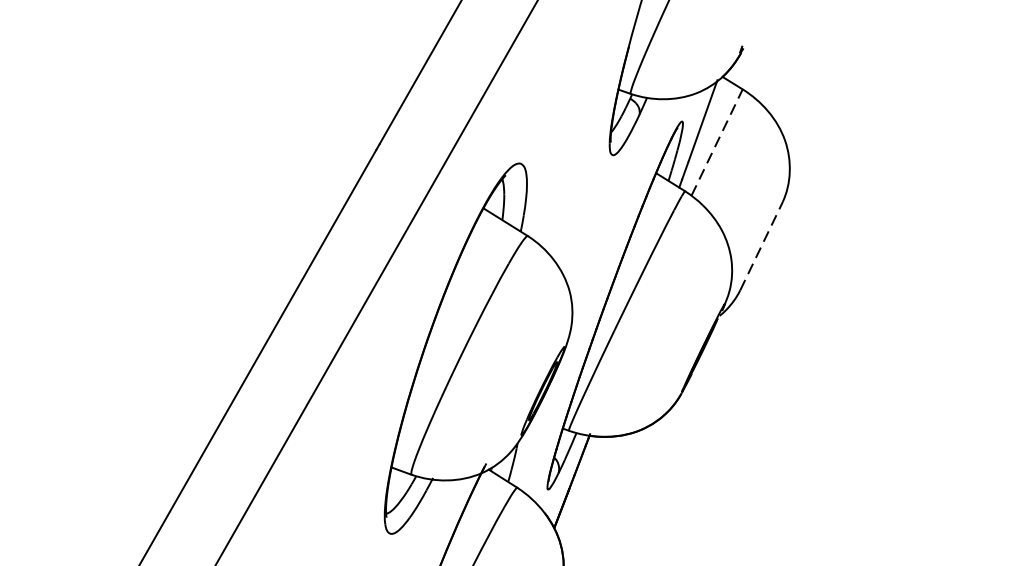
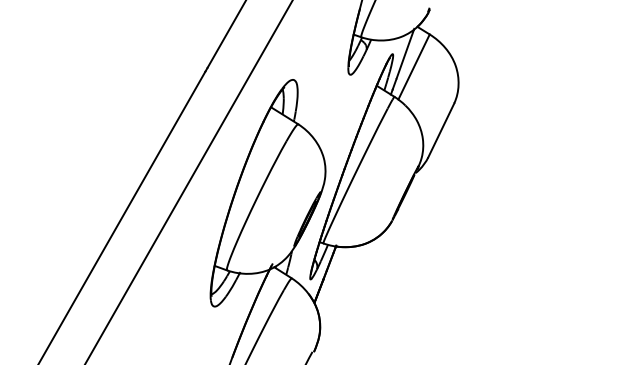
line: (717, 141) -> (414, 66), dashed -> solid
line: (761, 246) -> (441, 130), dashed -> solid

